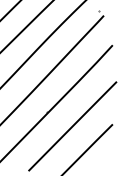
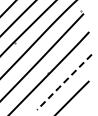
line: (71, 126) -> (63, 82), solid -> dashed

